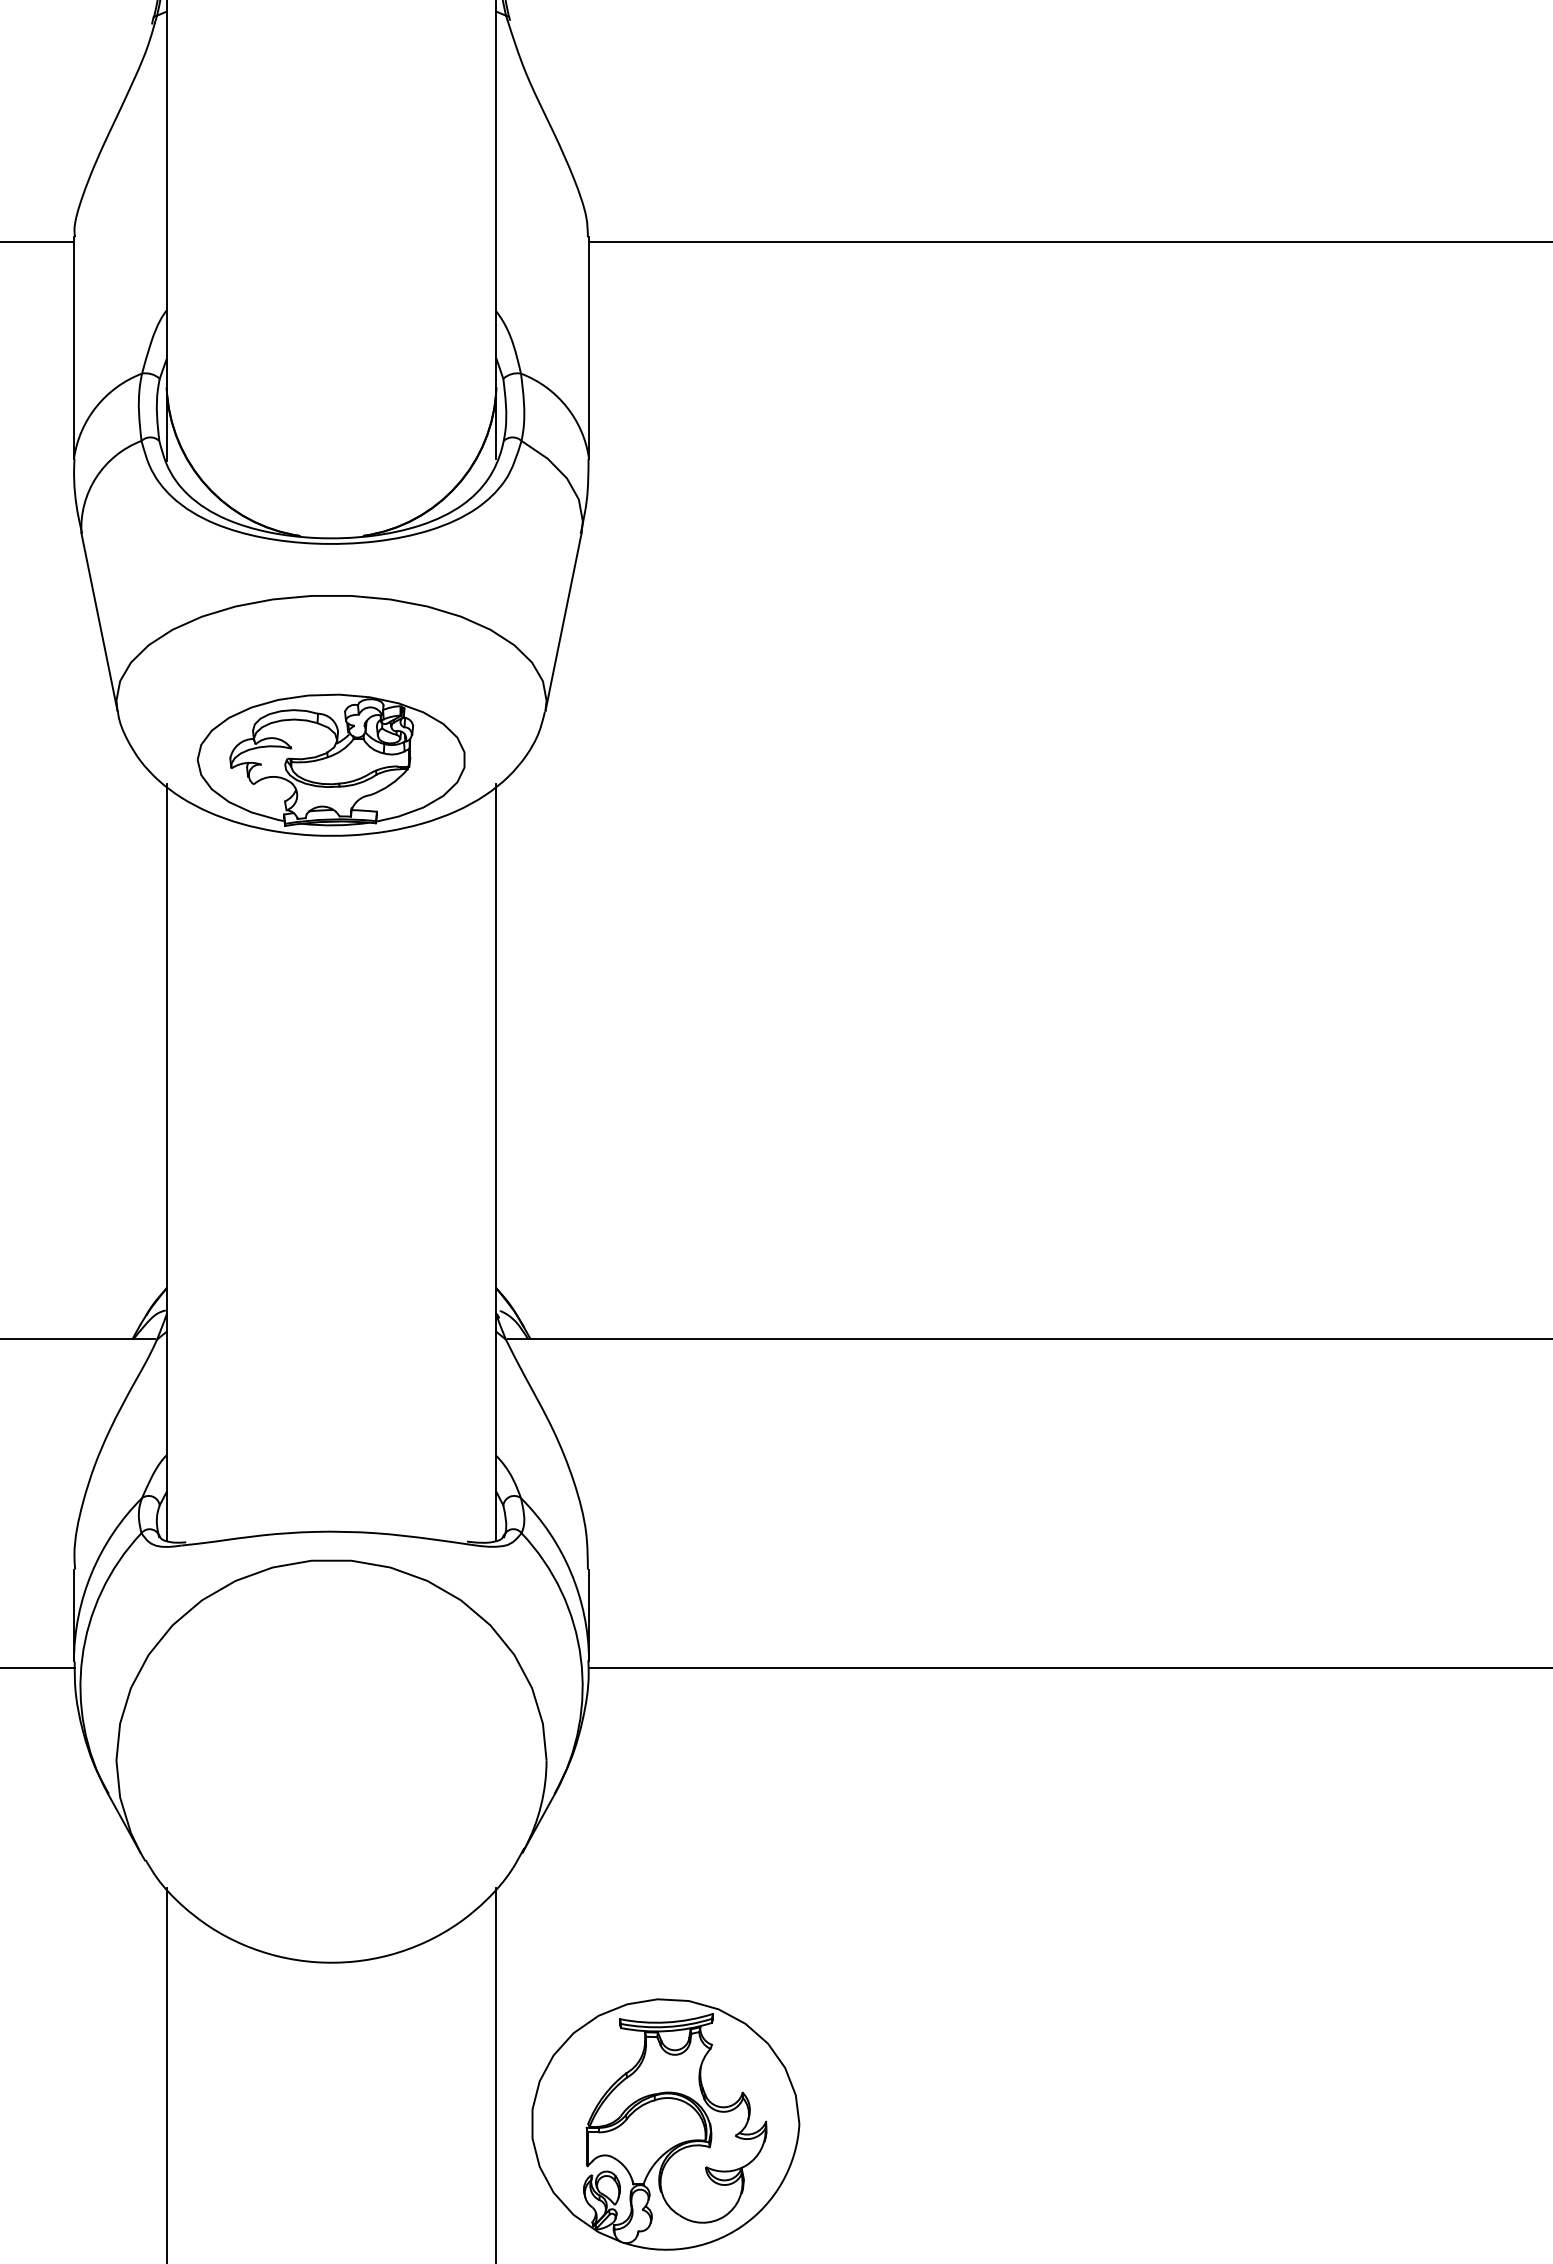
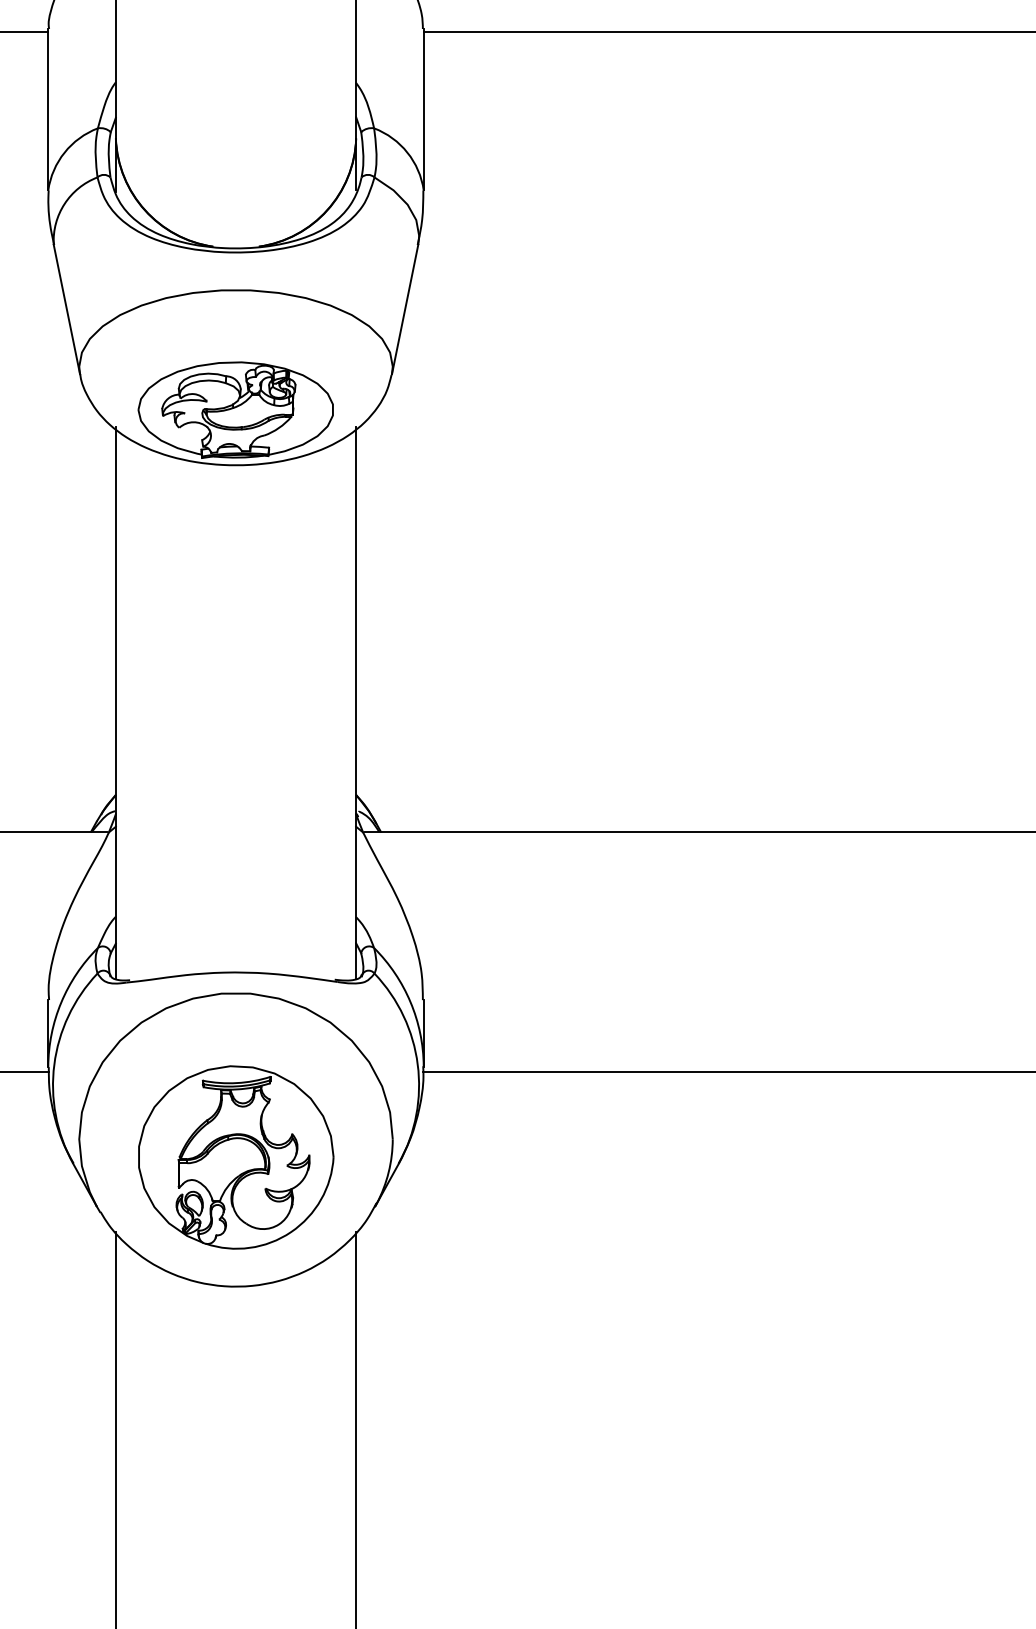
part: (665, 2124) -> (236, 1157), moved

